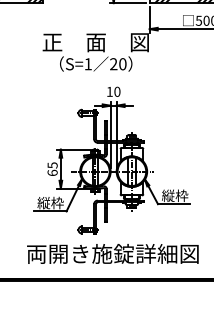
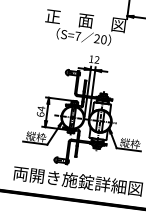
text: (87, 64) -> (77, 36), S=1 -> S=7
text: (117, 91) -> (97, 59), 10 -> 12
text: (52, 165) -> (41, 108), 65 -> 64

